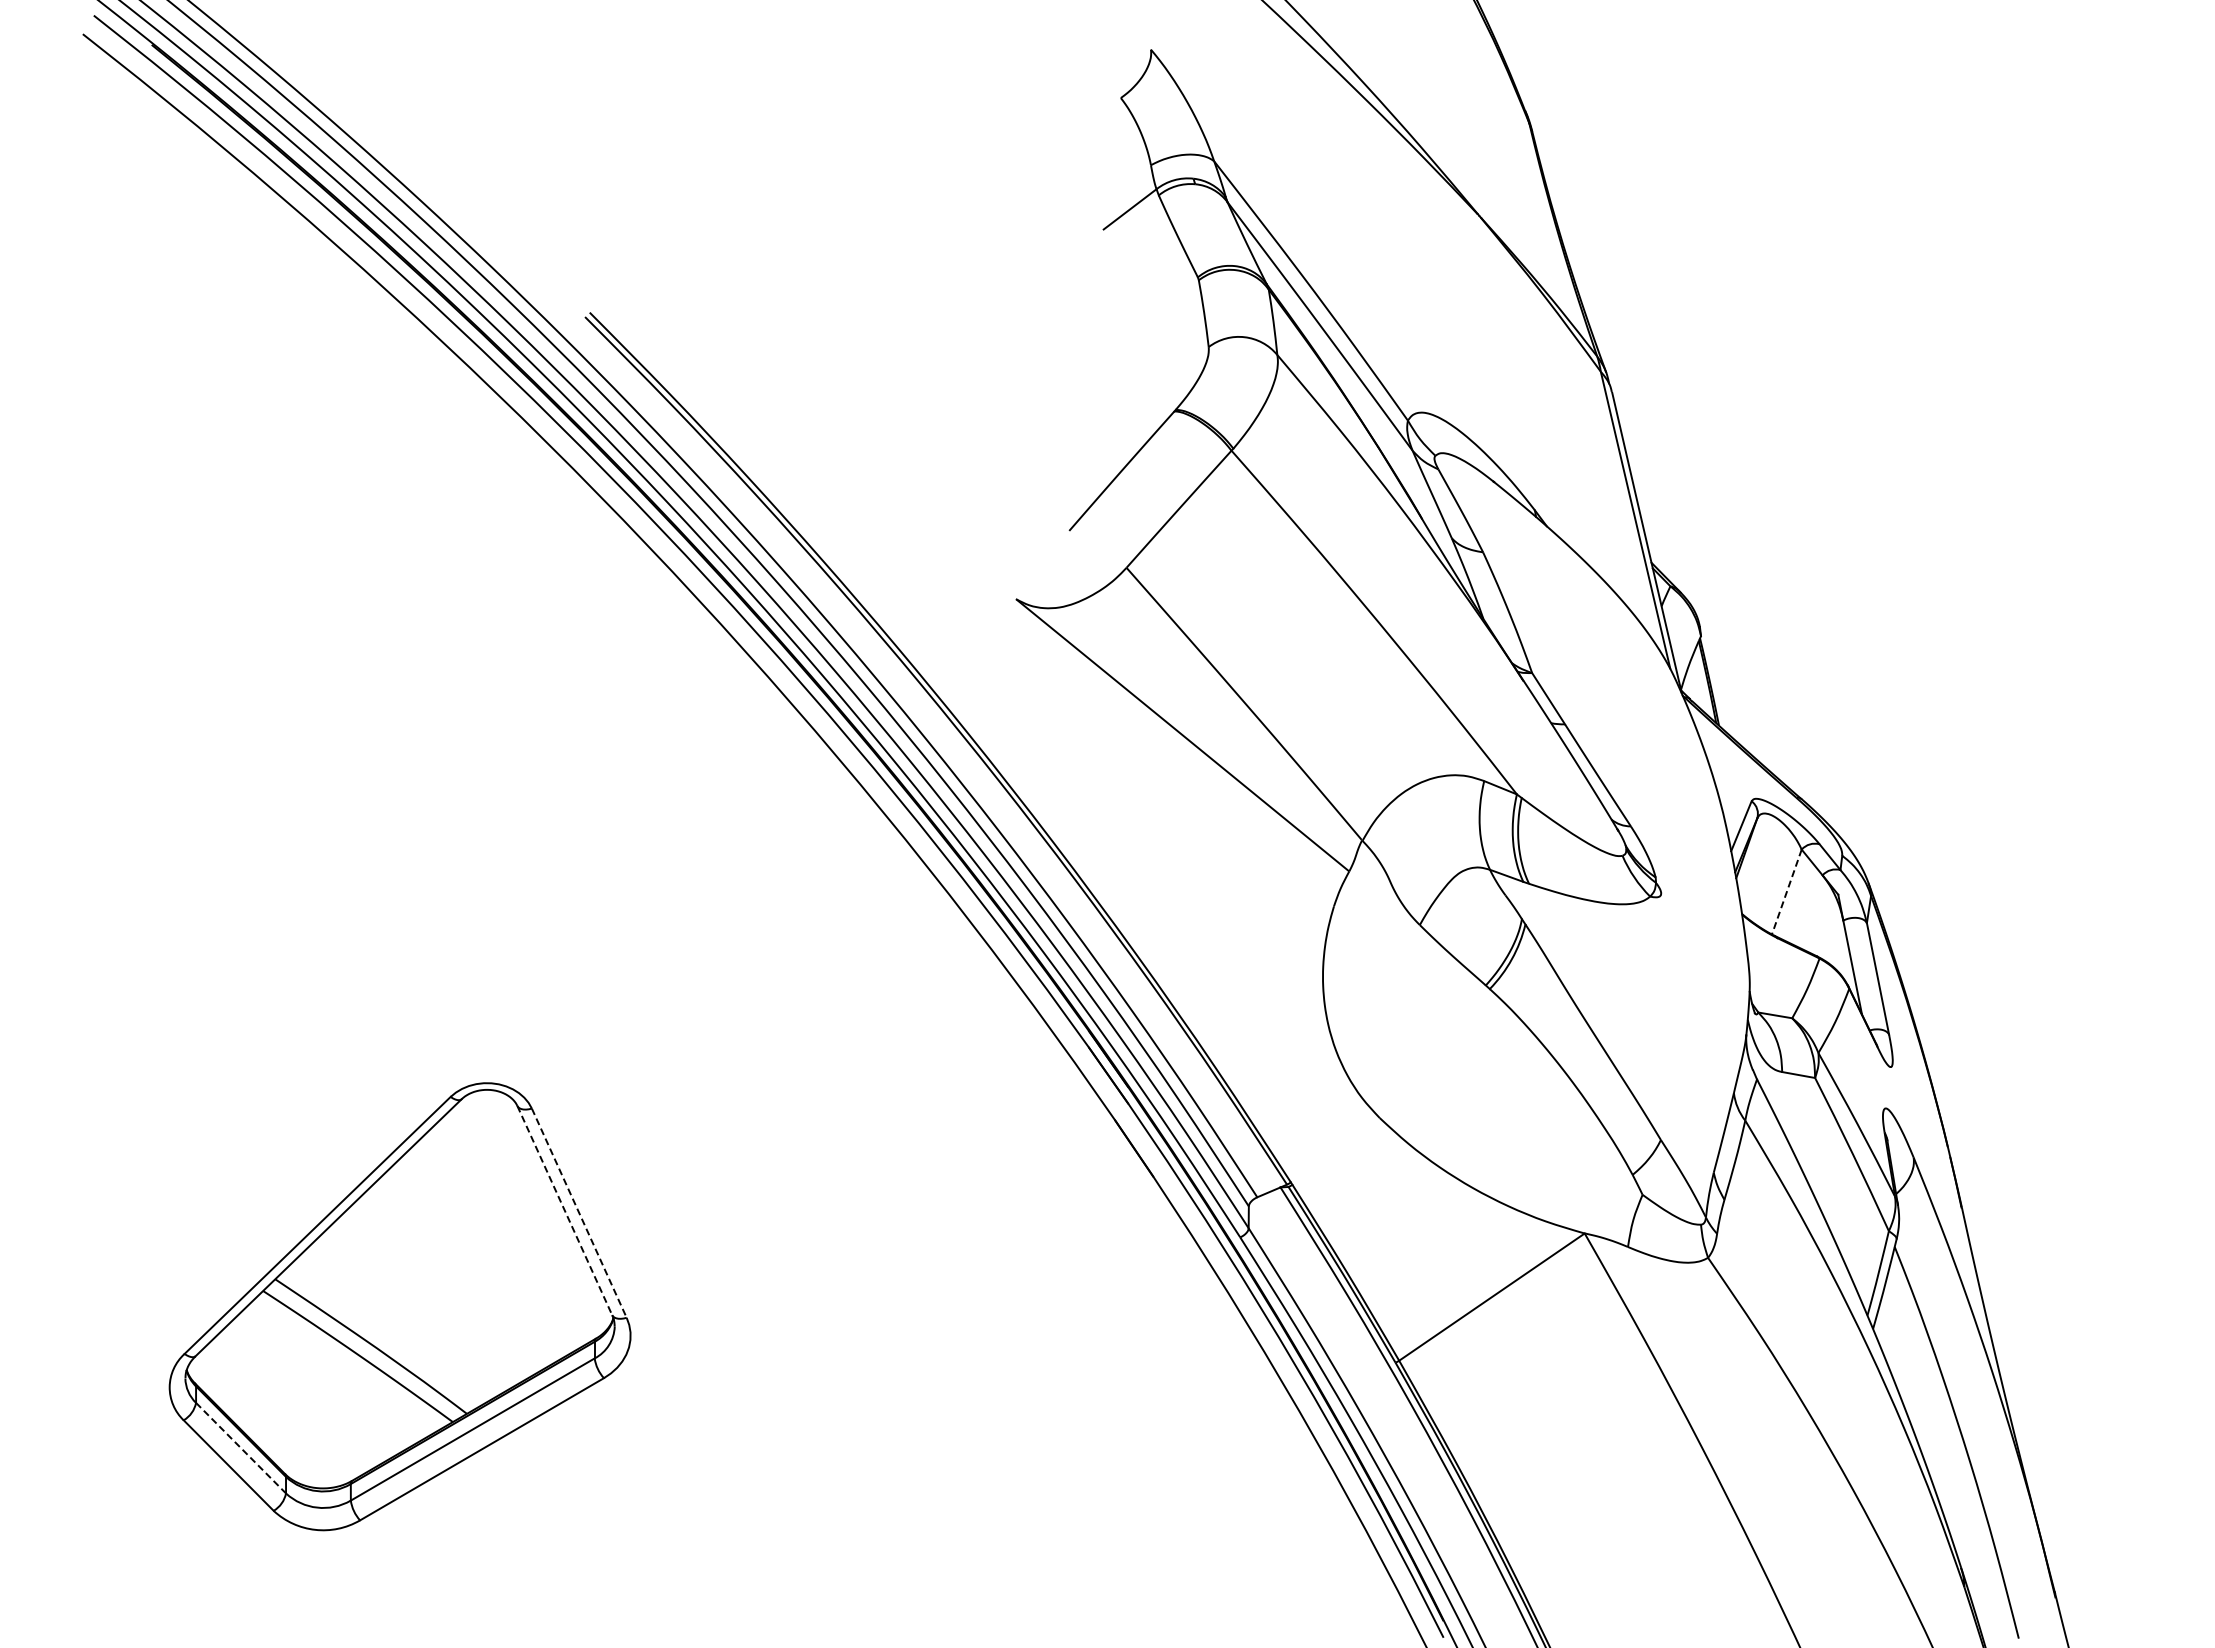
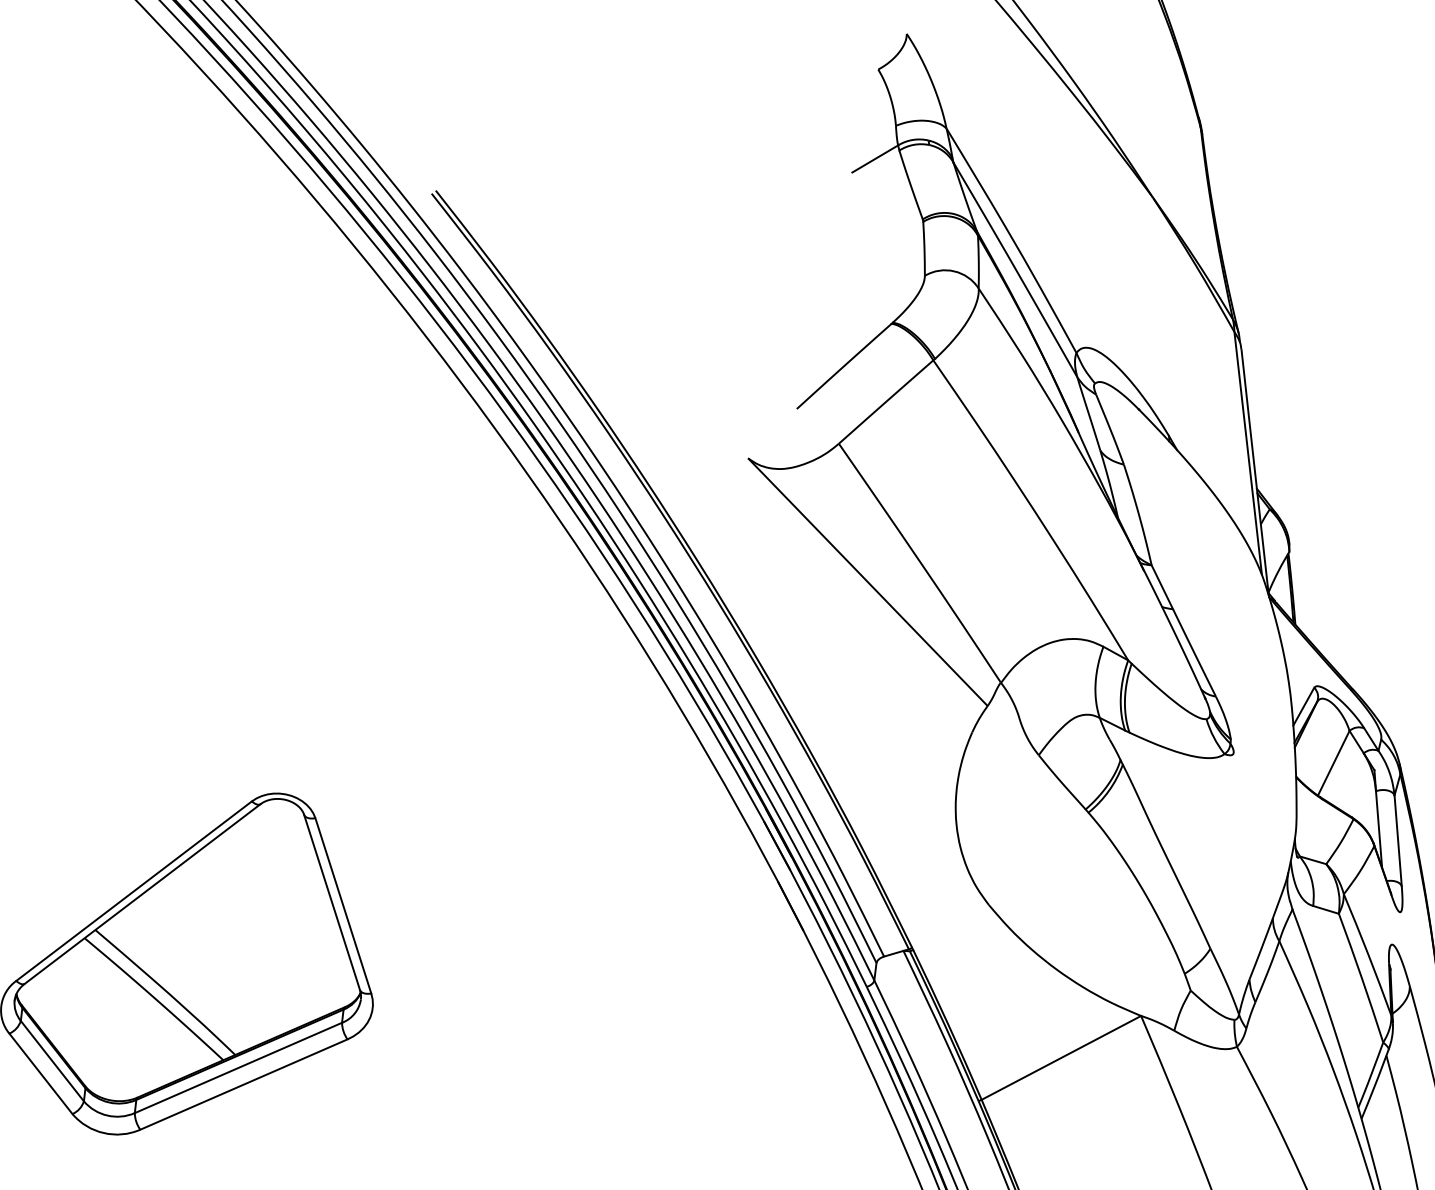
line: (1786, 892) -> (1333, 763), dashed -> solid
line: (564, 1210) -> (331, 902), dashed -> solid
line: (579, 1213) -> (343, 906), dashed -> solid
line: (241, 1448) -> (52, 1061), dashed -> solid

